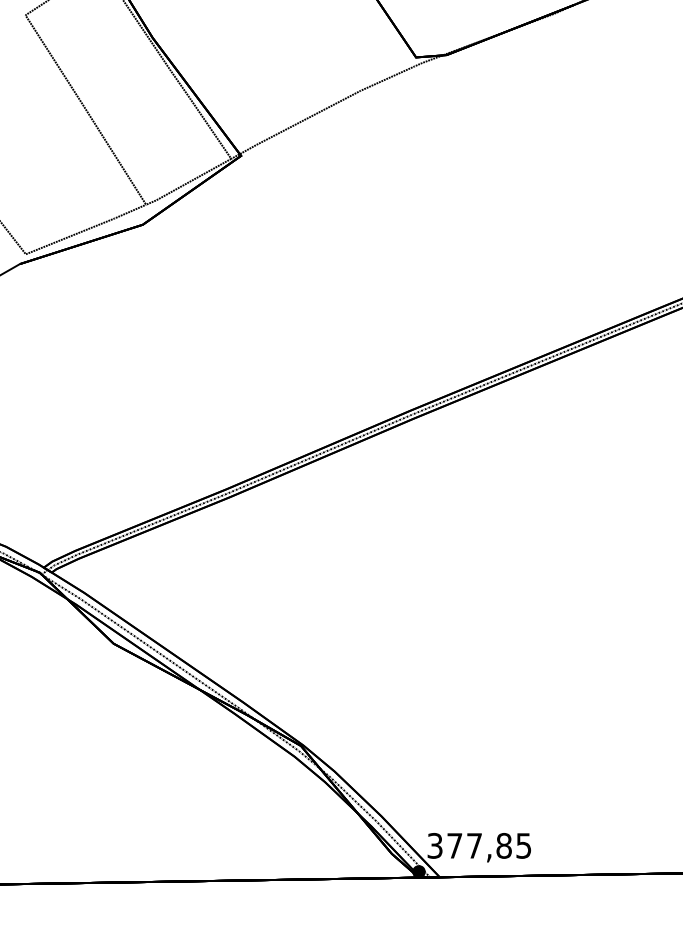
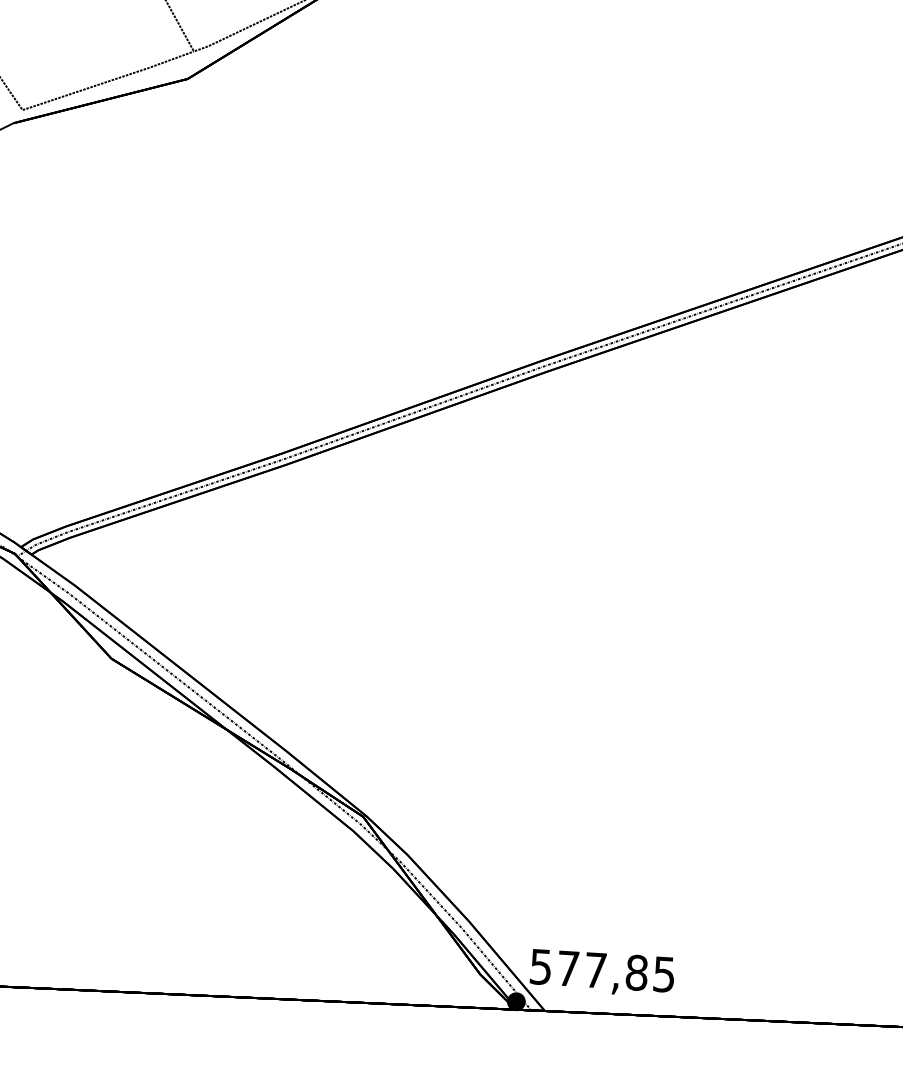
text: (435, 845) -> (541, 966), 377,85 -> 577,85

